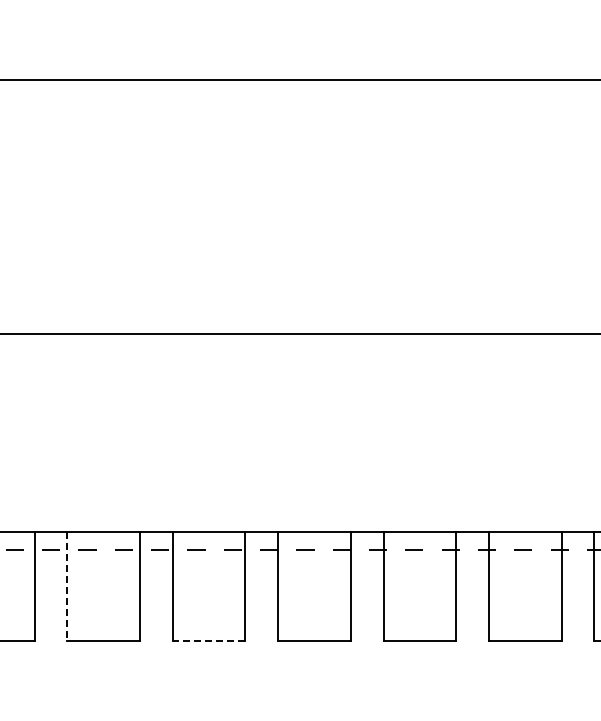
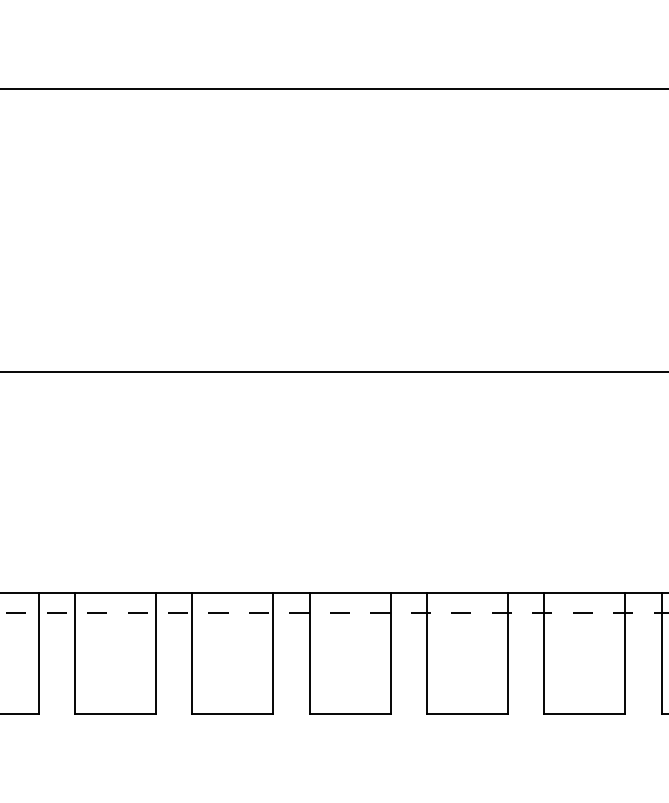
line: (67, 587) -> (74, 654), dashed -> solid
line: (208, 641) -> (232, 714), dashed -> solid

